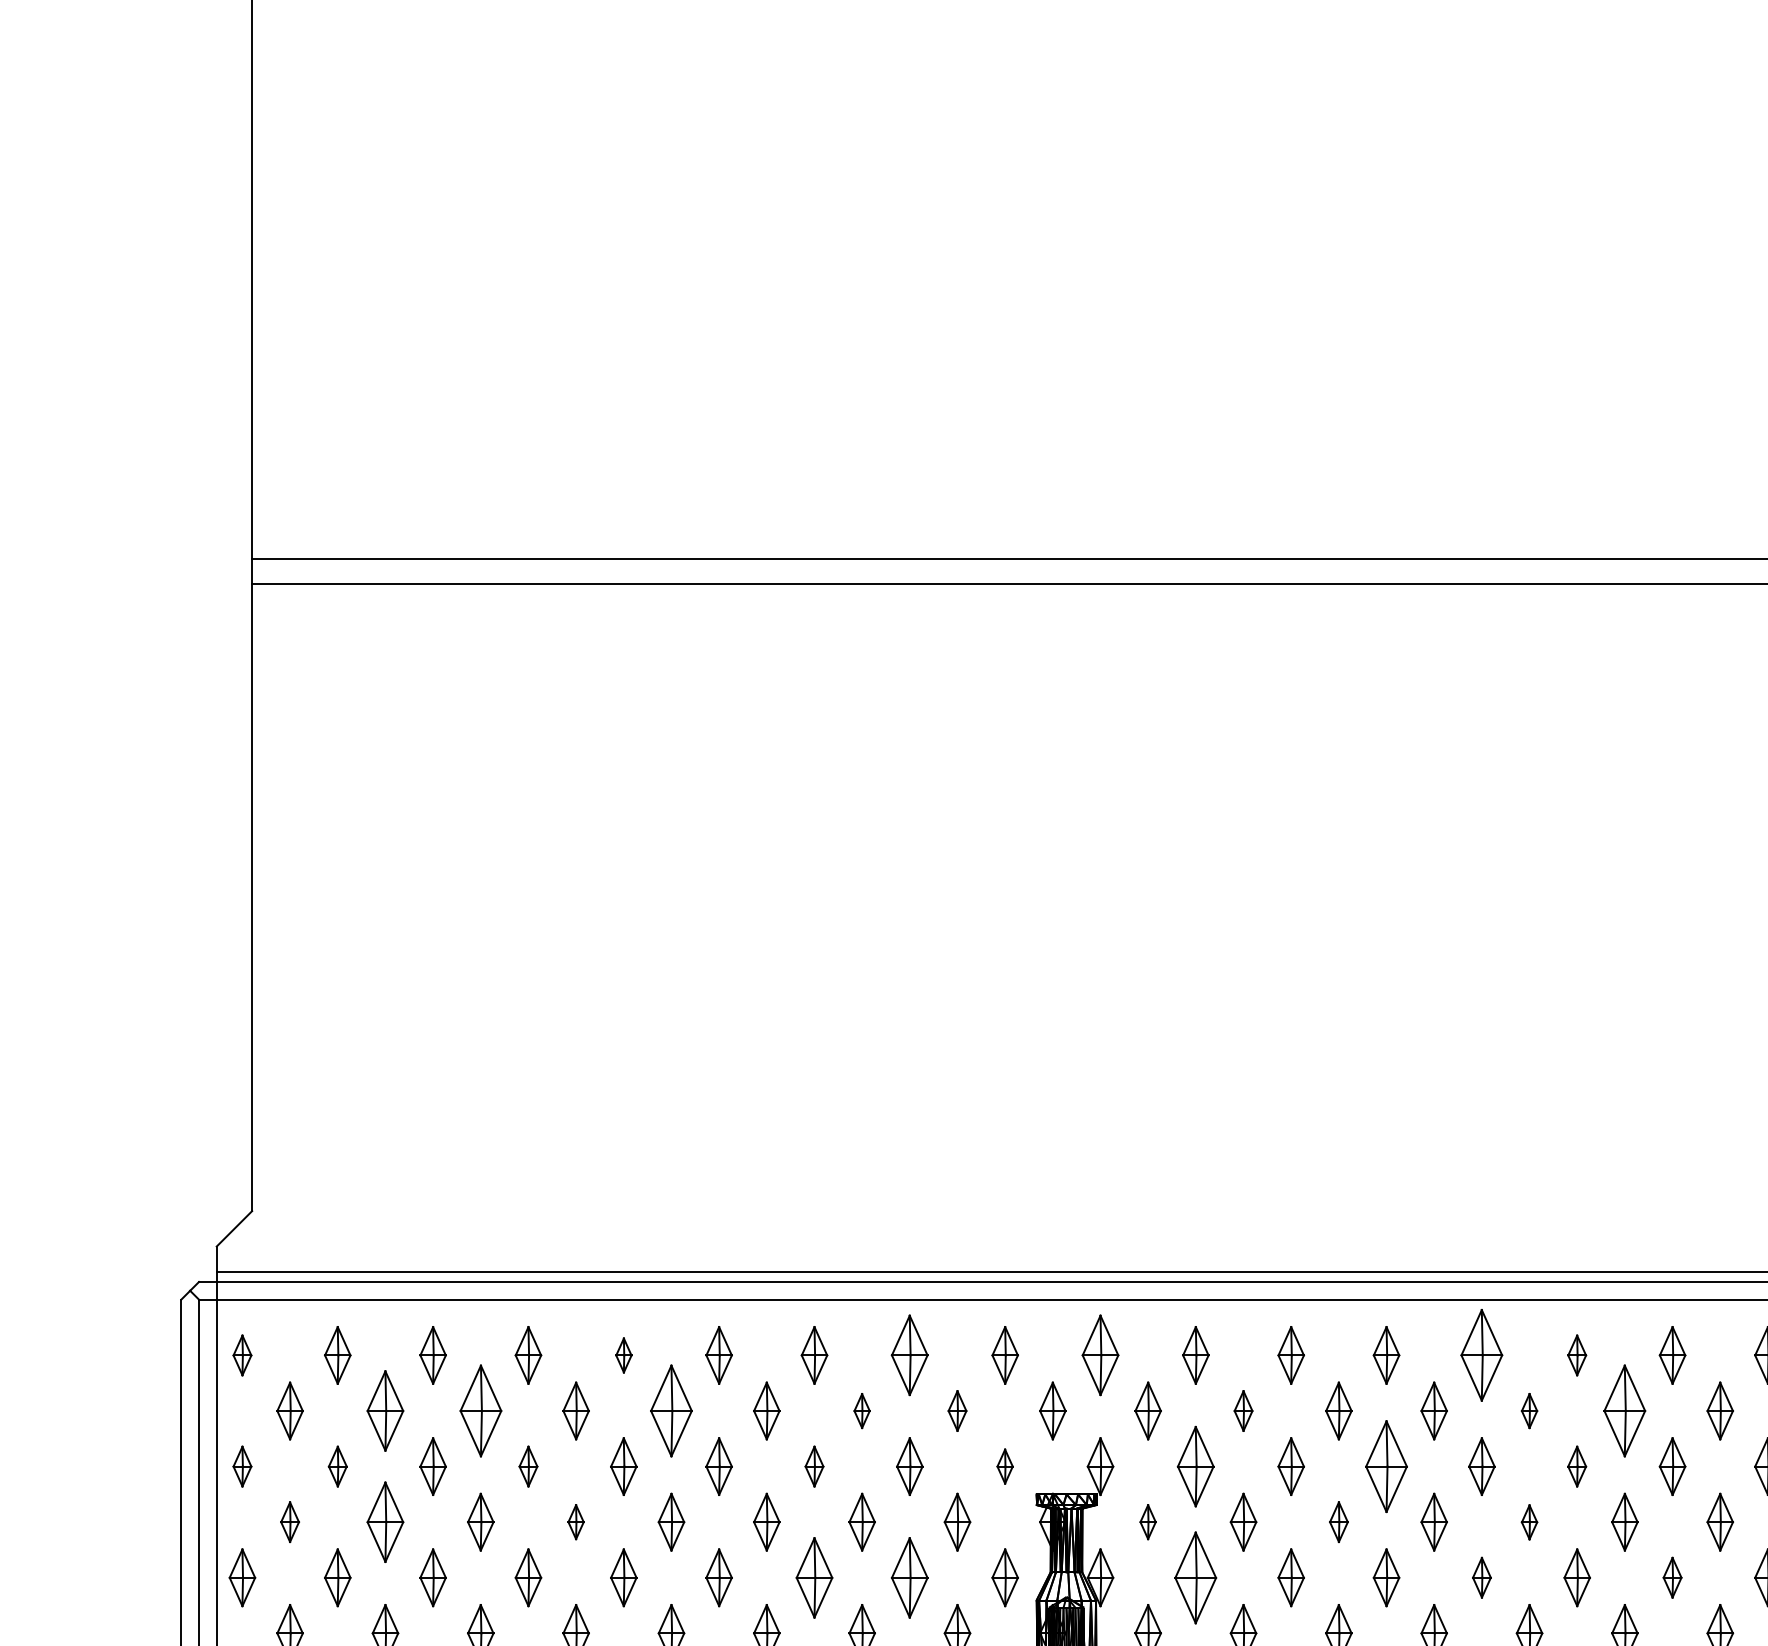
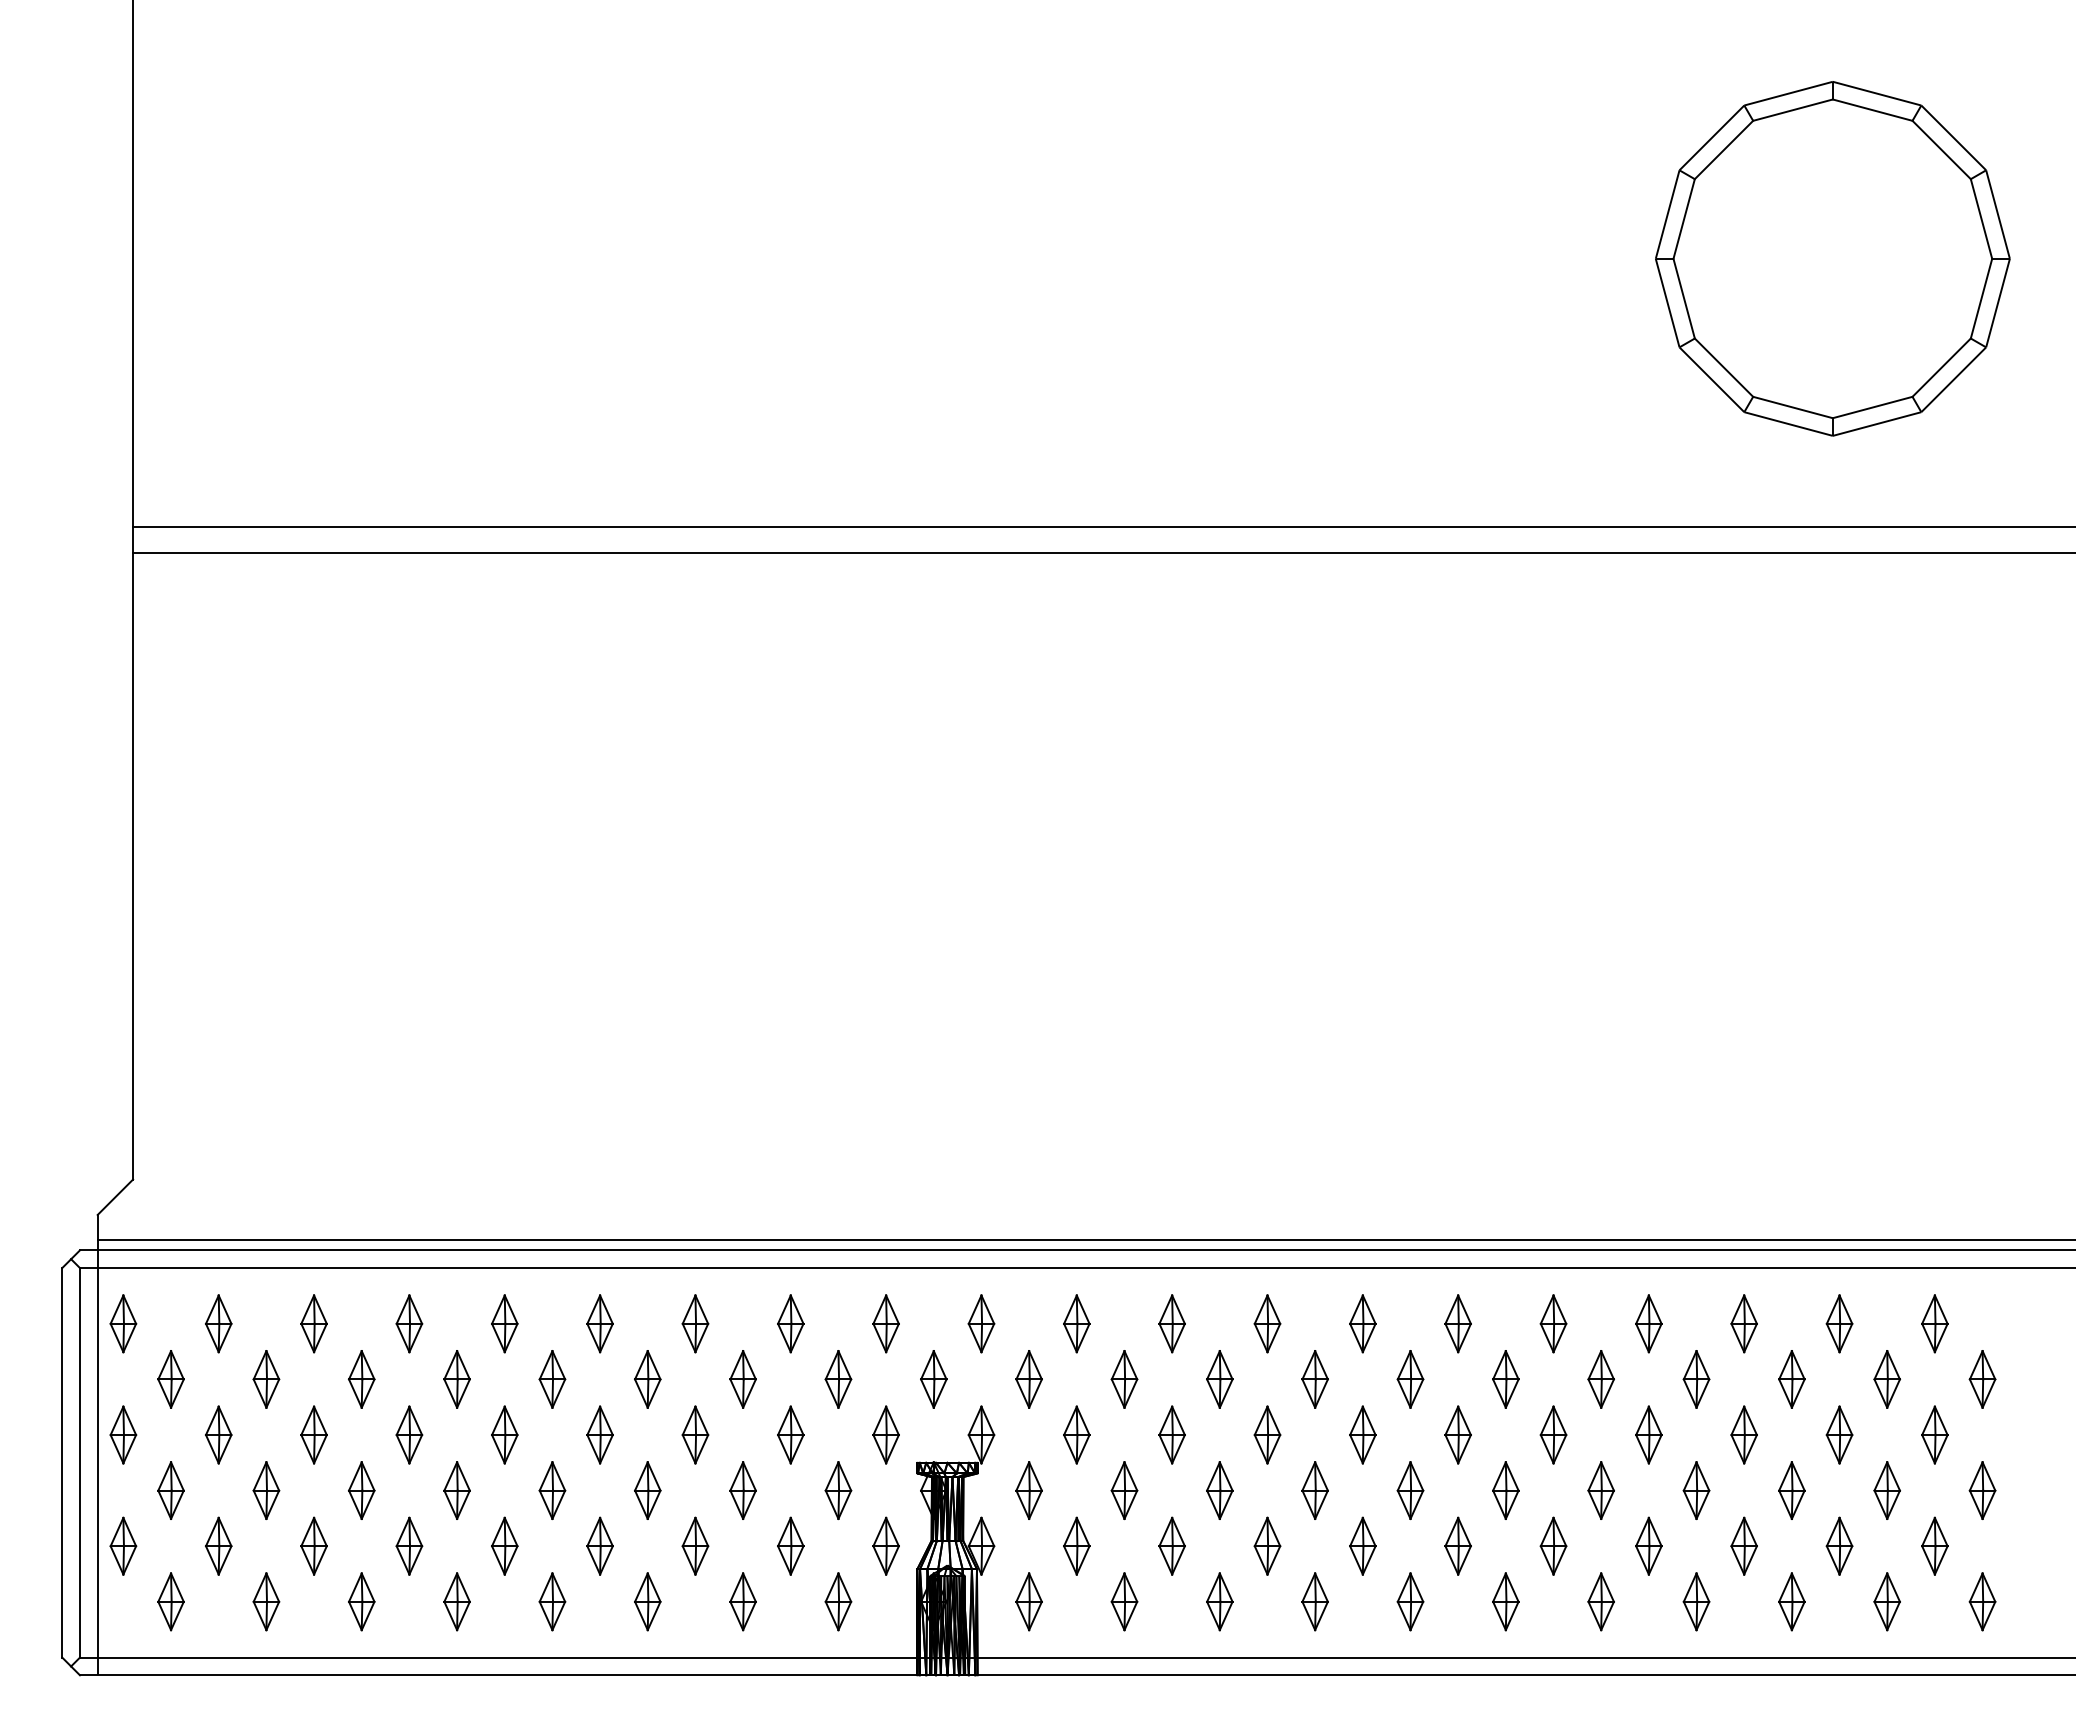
part: (242, 1355) -> (123, 1323), size x1.43
part: (623, 1355) -> (504, 1323), size x1.67
part: (909, 1355) -> (790, 1323), size x0.71
part: (1100, 1355) -> (981, 1323), size x0.71
part: (1481, 1355) -> (1362, 1323), size x0.62
part: (1576, 1355) -> (1457, 1323), size x1.43
part: (385, 1411) -> (266, 1379), size x0.71
part: (480, 1411) -> (361, 1379), size x0.62
part: (671, 1411) -> (552, 1379), size x0.62
part: (861, 1411) -> (742, 1379), size x1.67
part: (957, 1411) -> (838, 1379), size x1.43
part: (1243, 1411) -> (1124, 1379), size x1.43
part: (1529, 1411) -> (1410, 1379), size x1.67
part: (1624, 1411) -> (1505, 1379), size x0.62
part: (242, 1466) -> (123, 1434), size x1.43
part: (337, 1466) -> (218, 1434), size x1.43
part: (528, 1466) -> (409, 1434), size x1.43
part: (814, 1466) -> (695, 1434), size x1.43
part: (1004, 1466) -> (885, 1434), size x1.67
part: (1195, 1466) -> (1076, 1434), size x0.71
part: (1386, 1466) -> (1267, 1434), size x0.62
part: (1576, 1466) -> (1457, 1434), size x1.43
part: (289, 1522) -> (170, 1490), size x1.43
part: (385, 1522) -> (266, 1490), size x0.71
part: (575, 1522) -> (456, 1490), size x1.67
part: (1147, 1522) -> (1028, 1490), size x1.67
part: (1338, 1522) -> (1219, 1490), size x1.43
part: (1529, 1522) -> (1410, 1490), size x1.67
part: (814, 1577) -> (695, 1545), size x0.71
part: (909, 1577) -> (790, 1545), size x0.71
part: (1195, 1577) -> (1076, 1545), size x0.62
part: (1481, 1577) -> (1362, 1545), size x1.43
part: (1672, 1577) -> (1553, 1545), size x1.43

